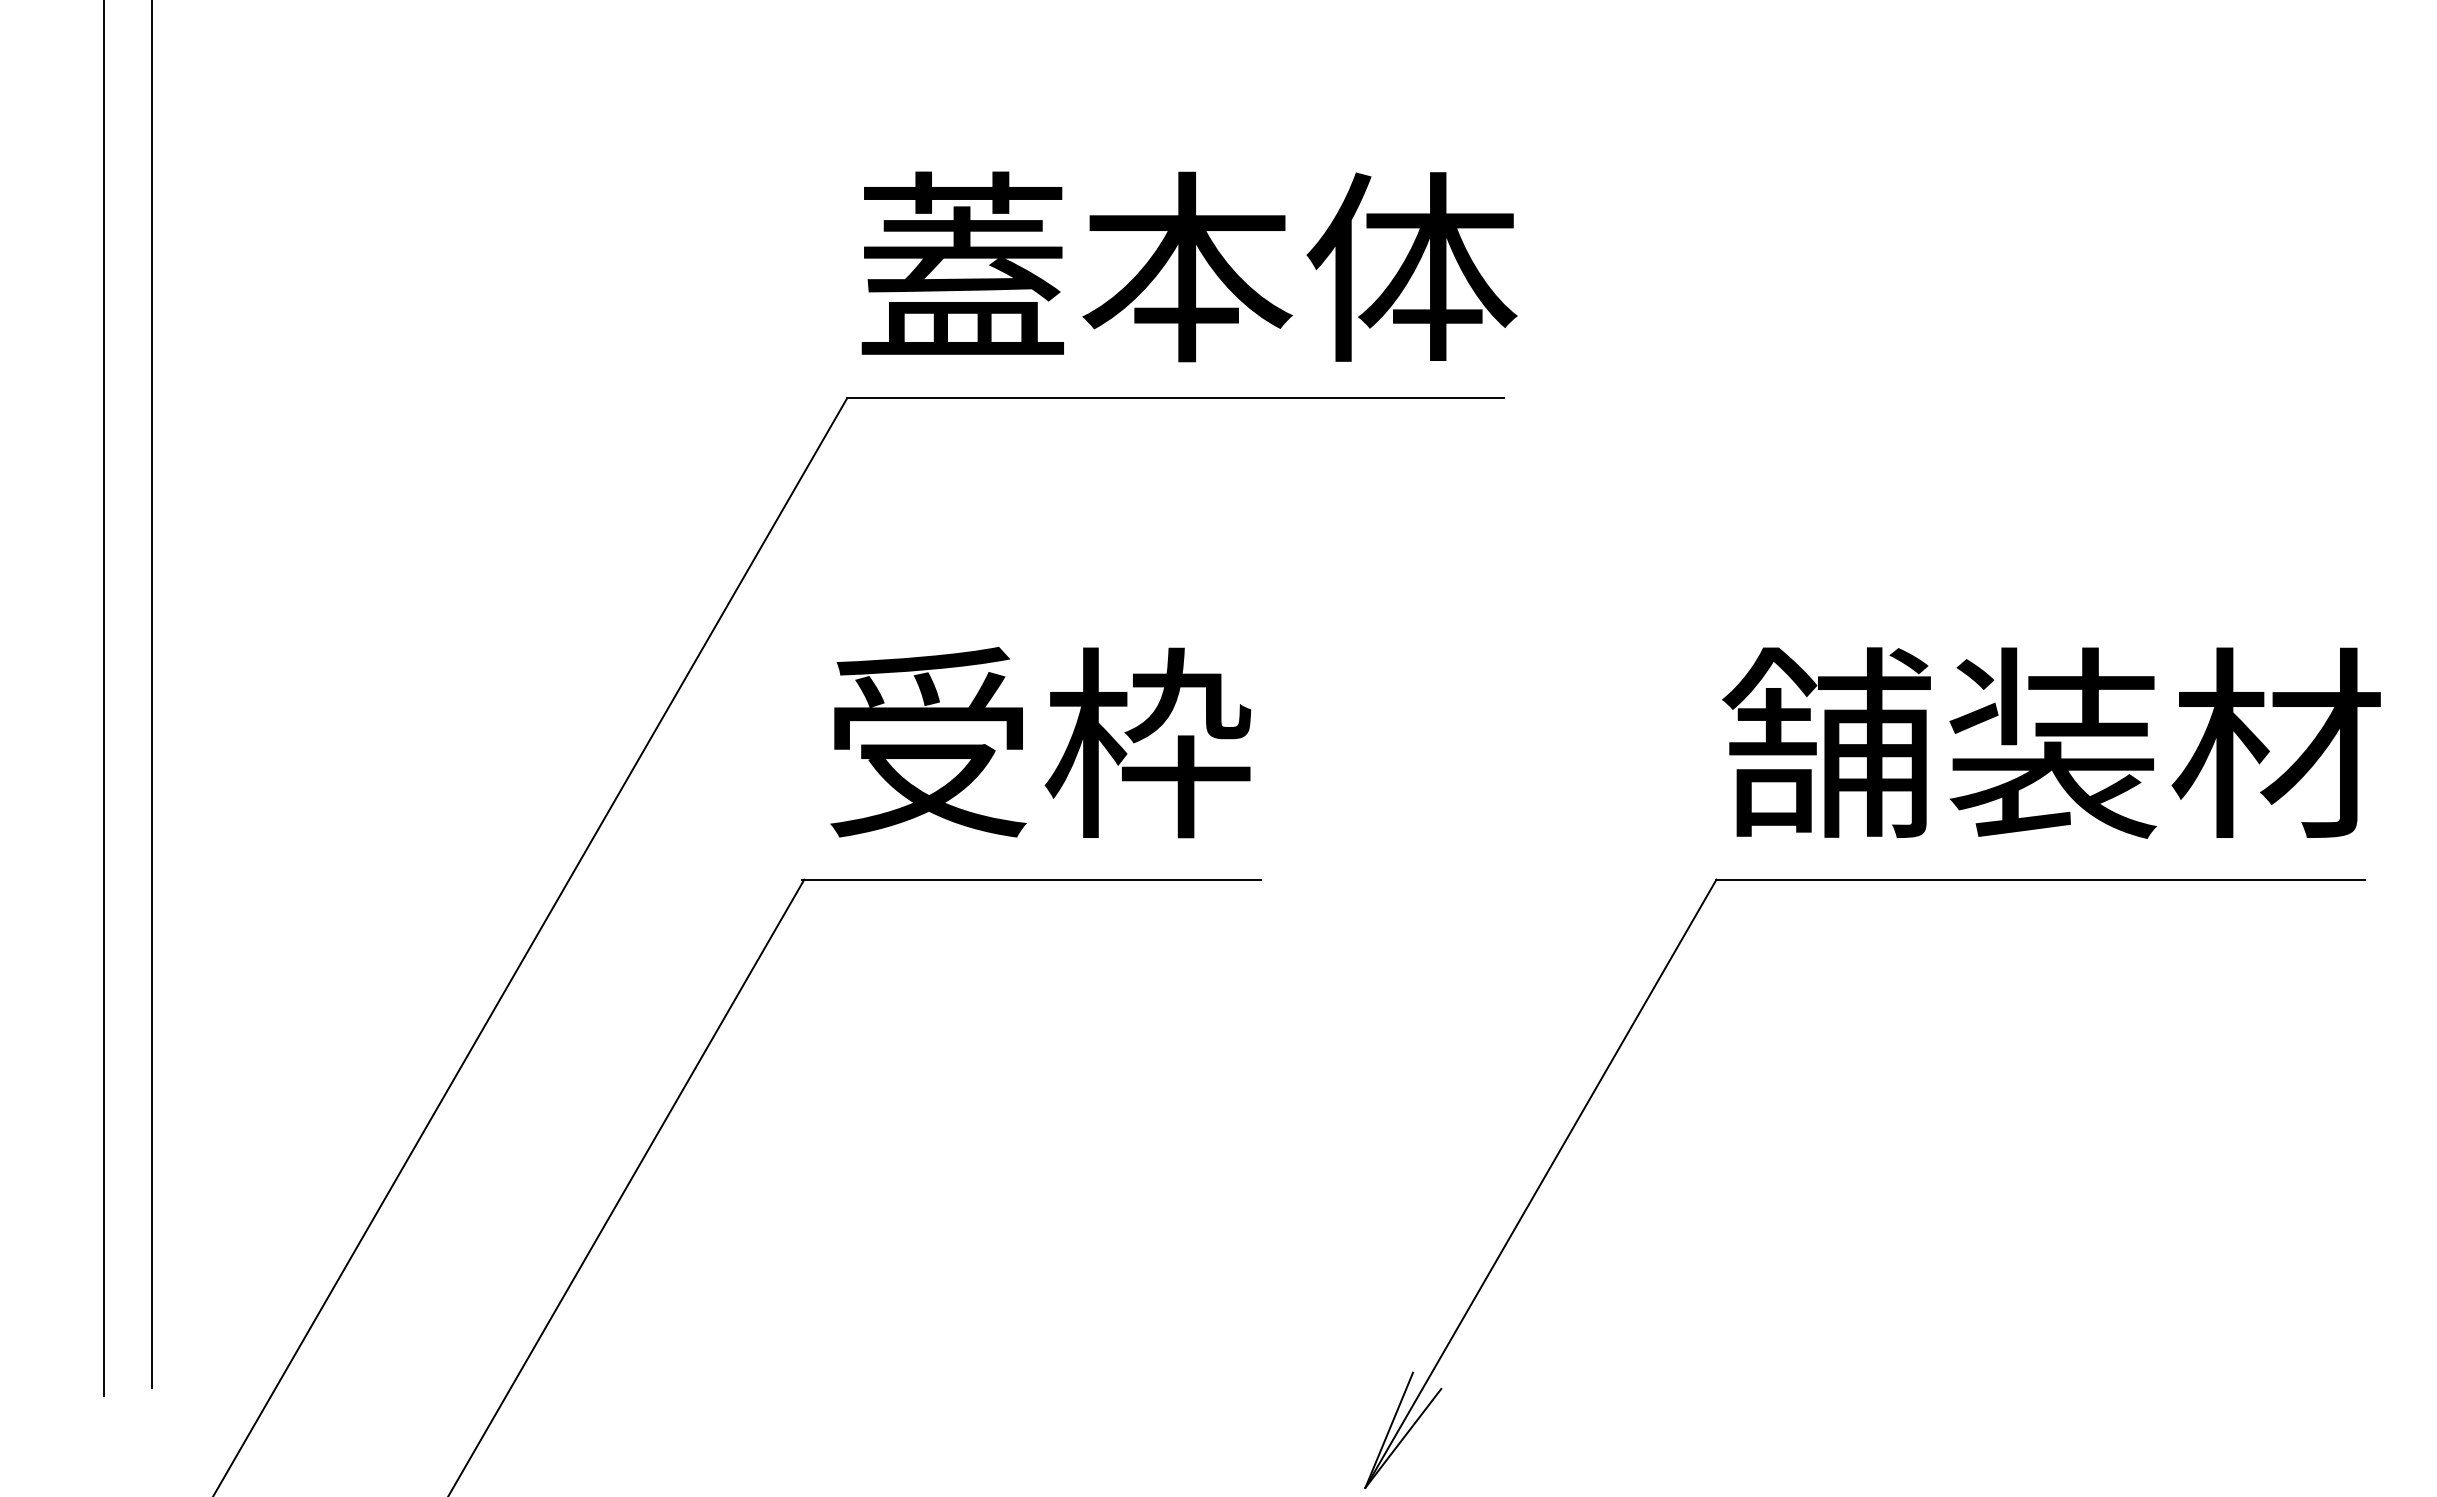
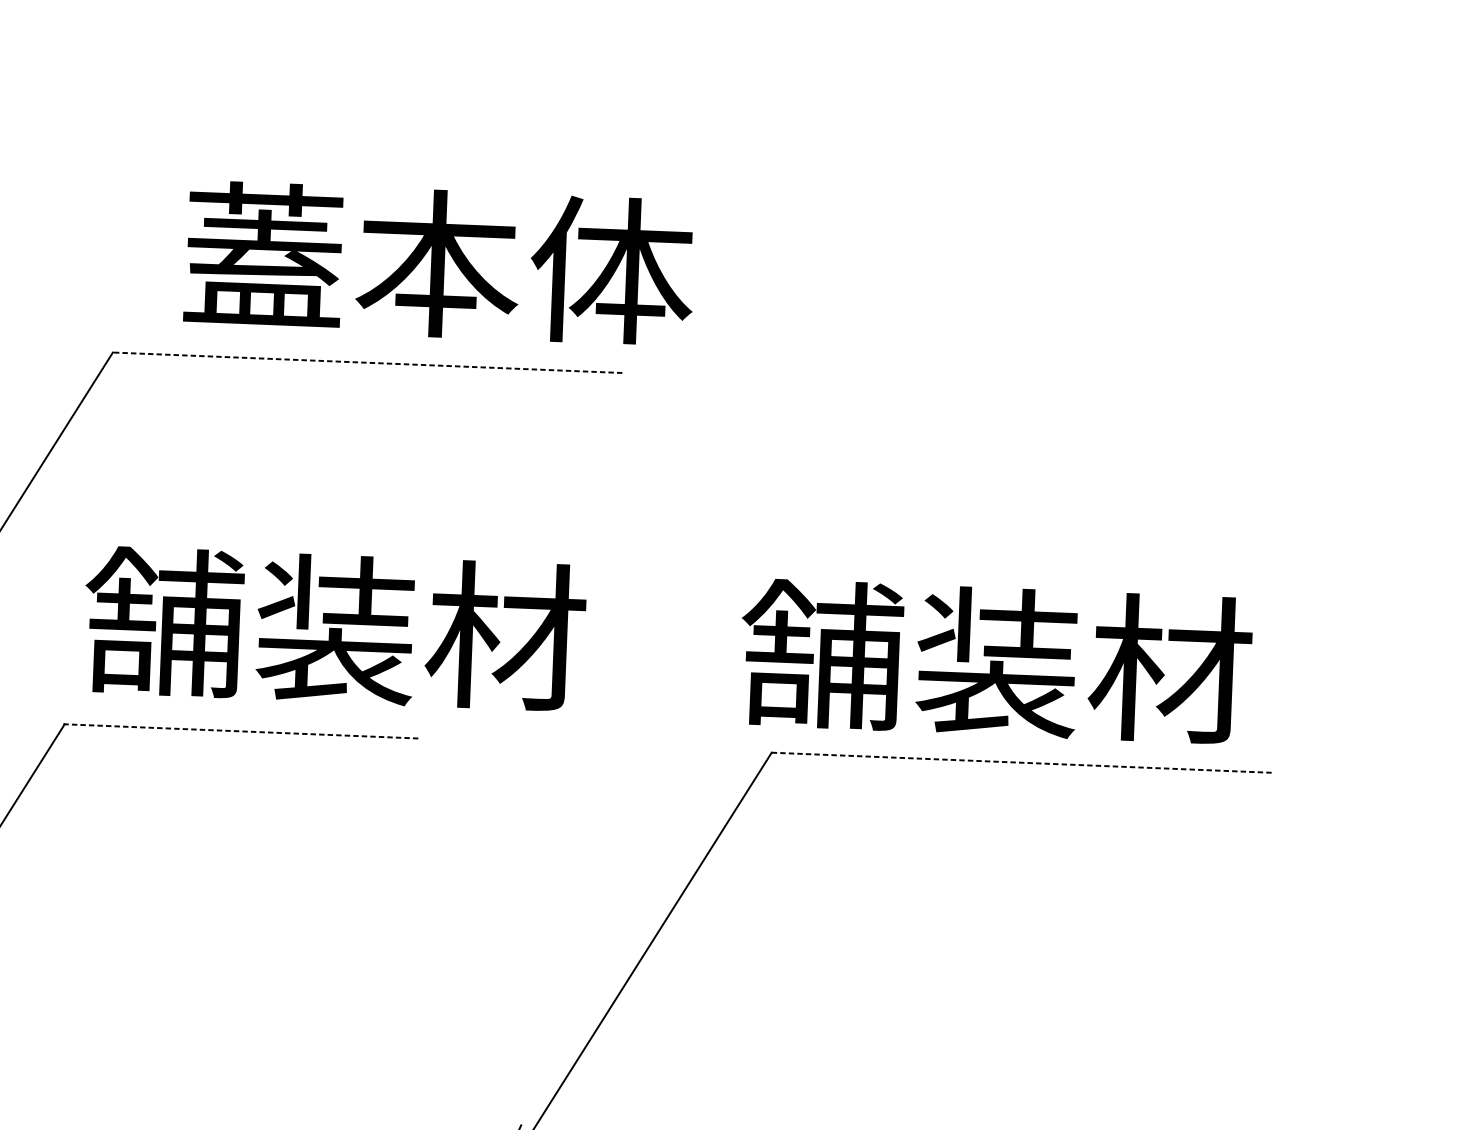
text: (1189, 266) -> (439, 263), moved
line: (1175, 398) -> (367, 362), solid -> dashed
text: (1146, 742) -> (334, 628), 受枠 -> 舗装材
text: (2051, 742) -> (995, 661), moved
line: (1030, 879) -> (240, 731), solid -> dashed
line: (2041, 879) -> (1023, 762), solid -> dashed

